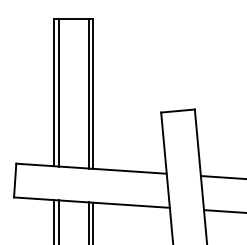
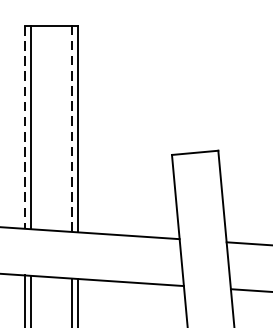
line: (54, 92) -> (25, 127), solid -> dashed
line: (88, 93) -> (71, 128), solid -> dashed

